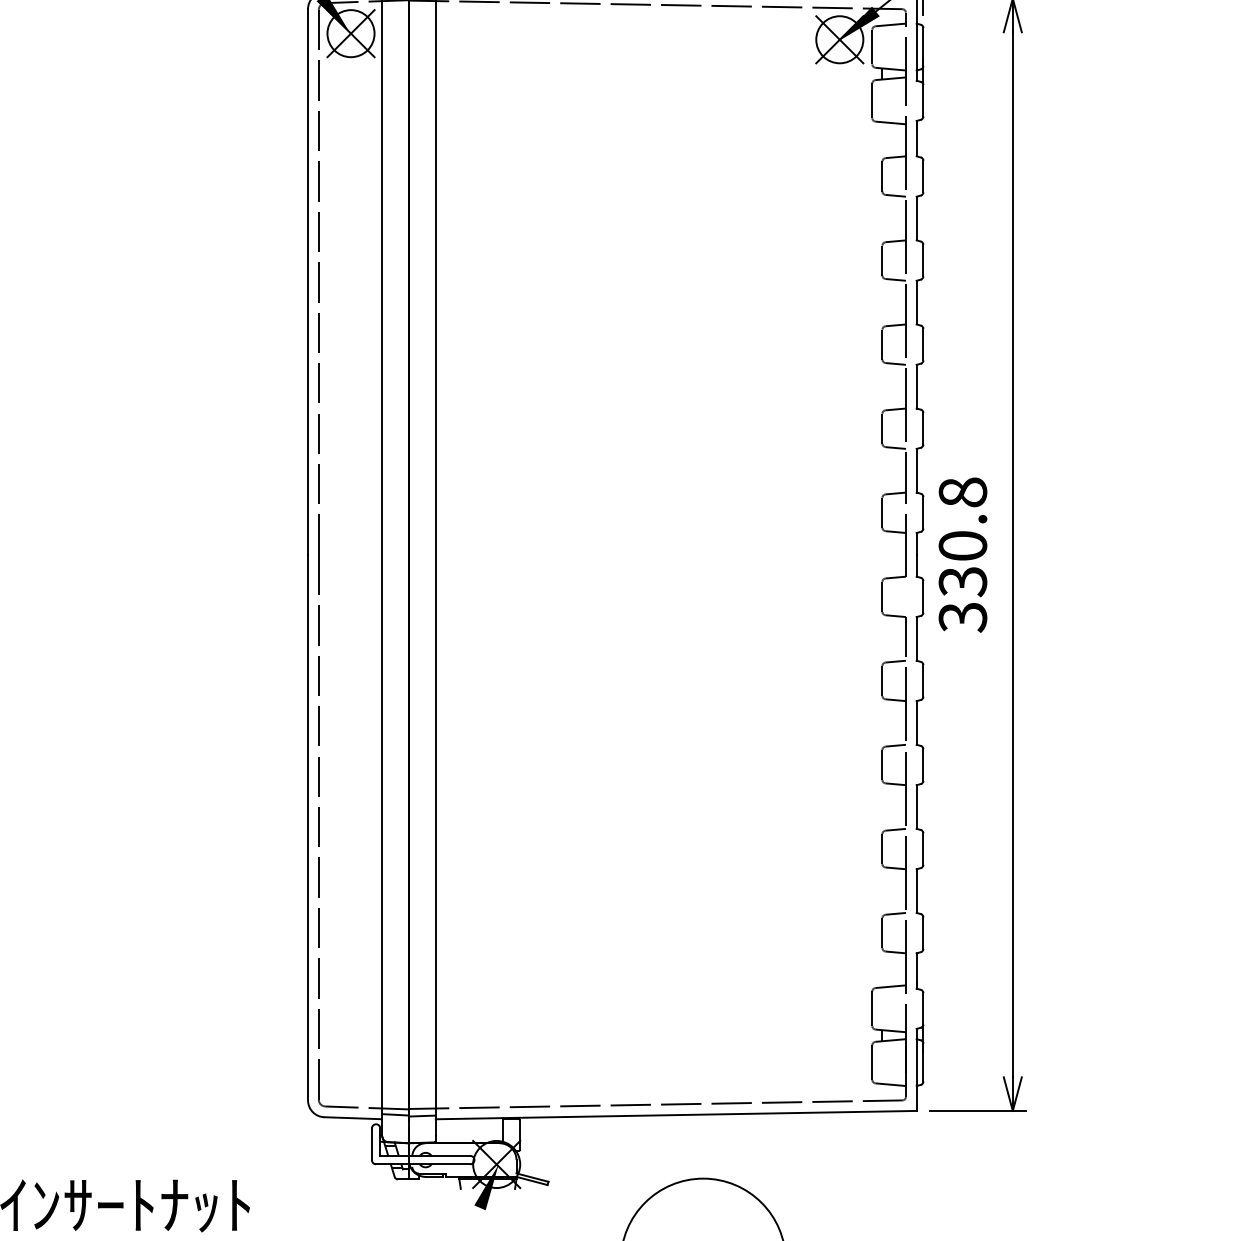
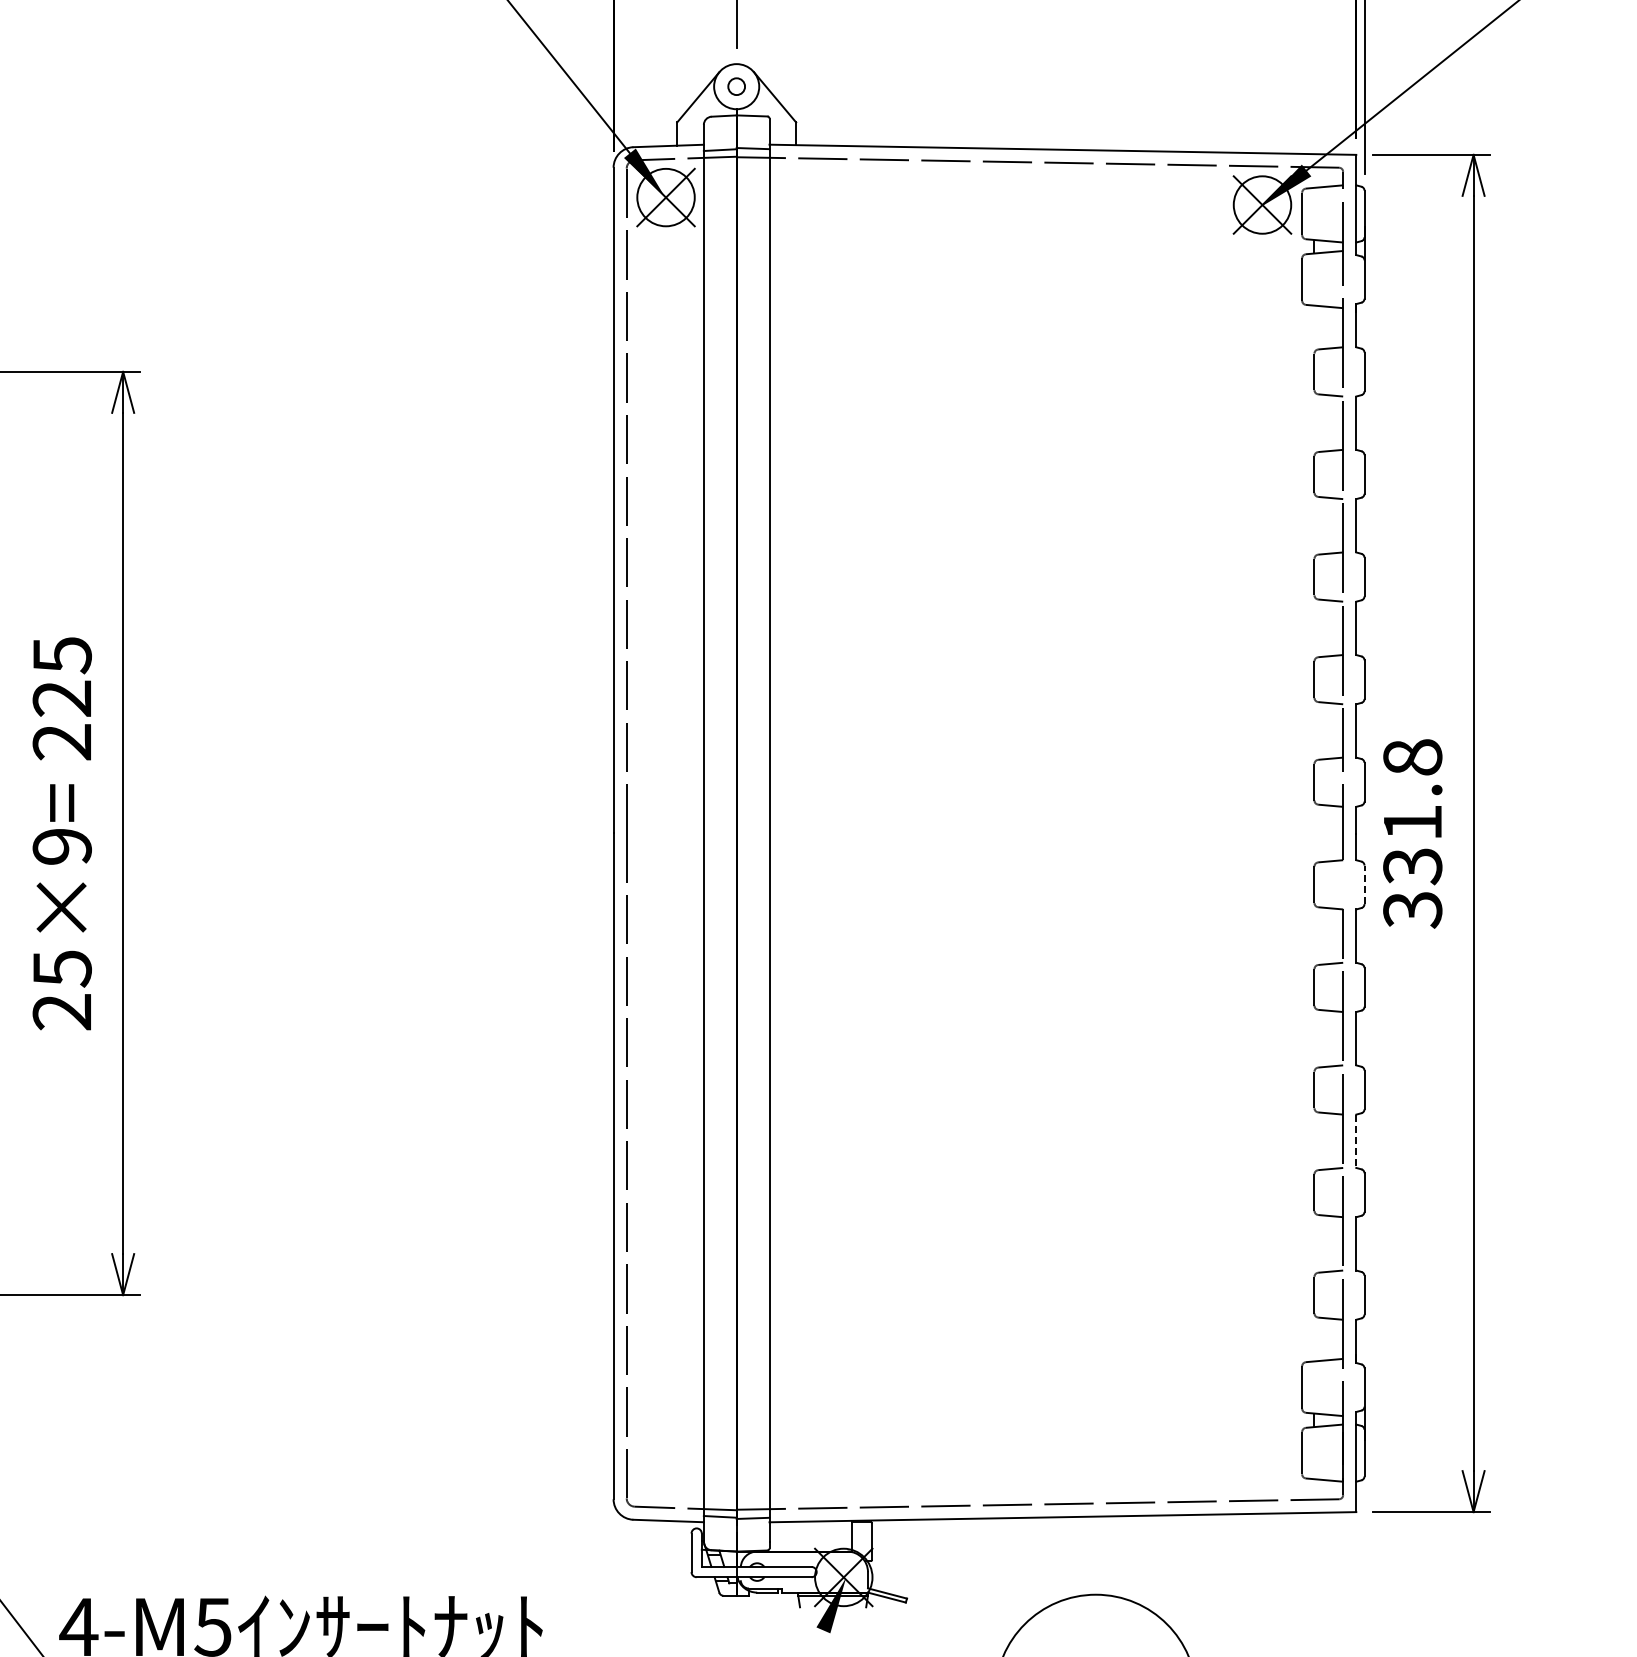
text: (962, 545) -> (1412, 822), 330.8 -> 331.8
line: (923, 596) -> (1364, 884), solid -> dashed
line: (916, 807) -> (1356, 1141), solid -> dashed

